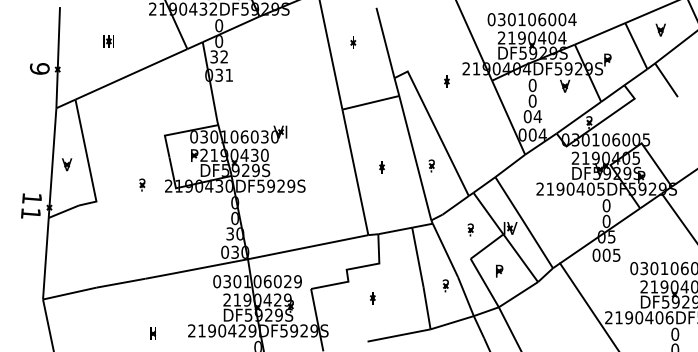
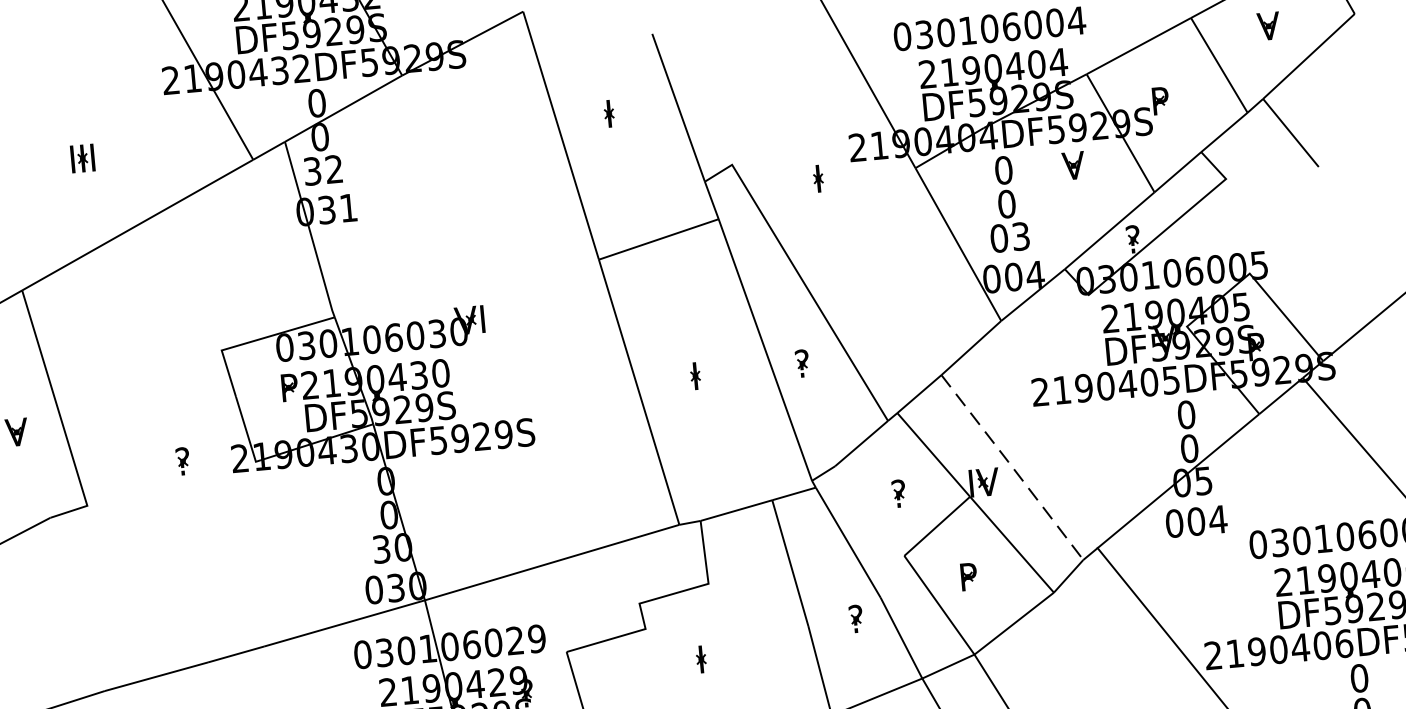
text: (537, 116) -> (1020, 236), 04 -> 03
line: (524, 222) -> (1013, 467), solid -> dashed
text: (616, 254) -> (1217, 517), 005 -> 004

